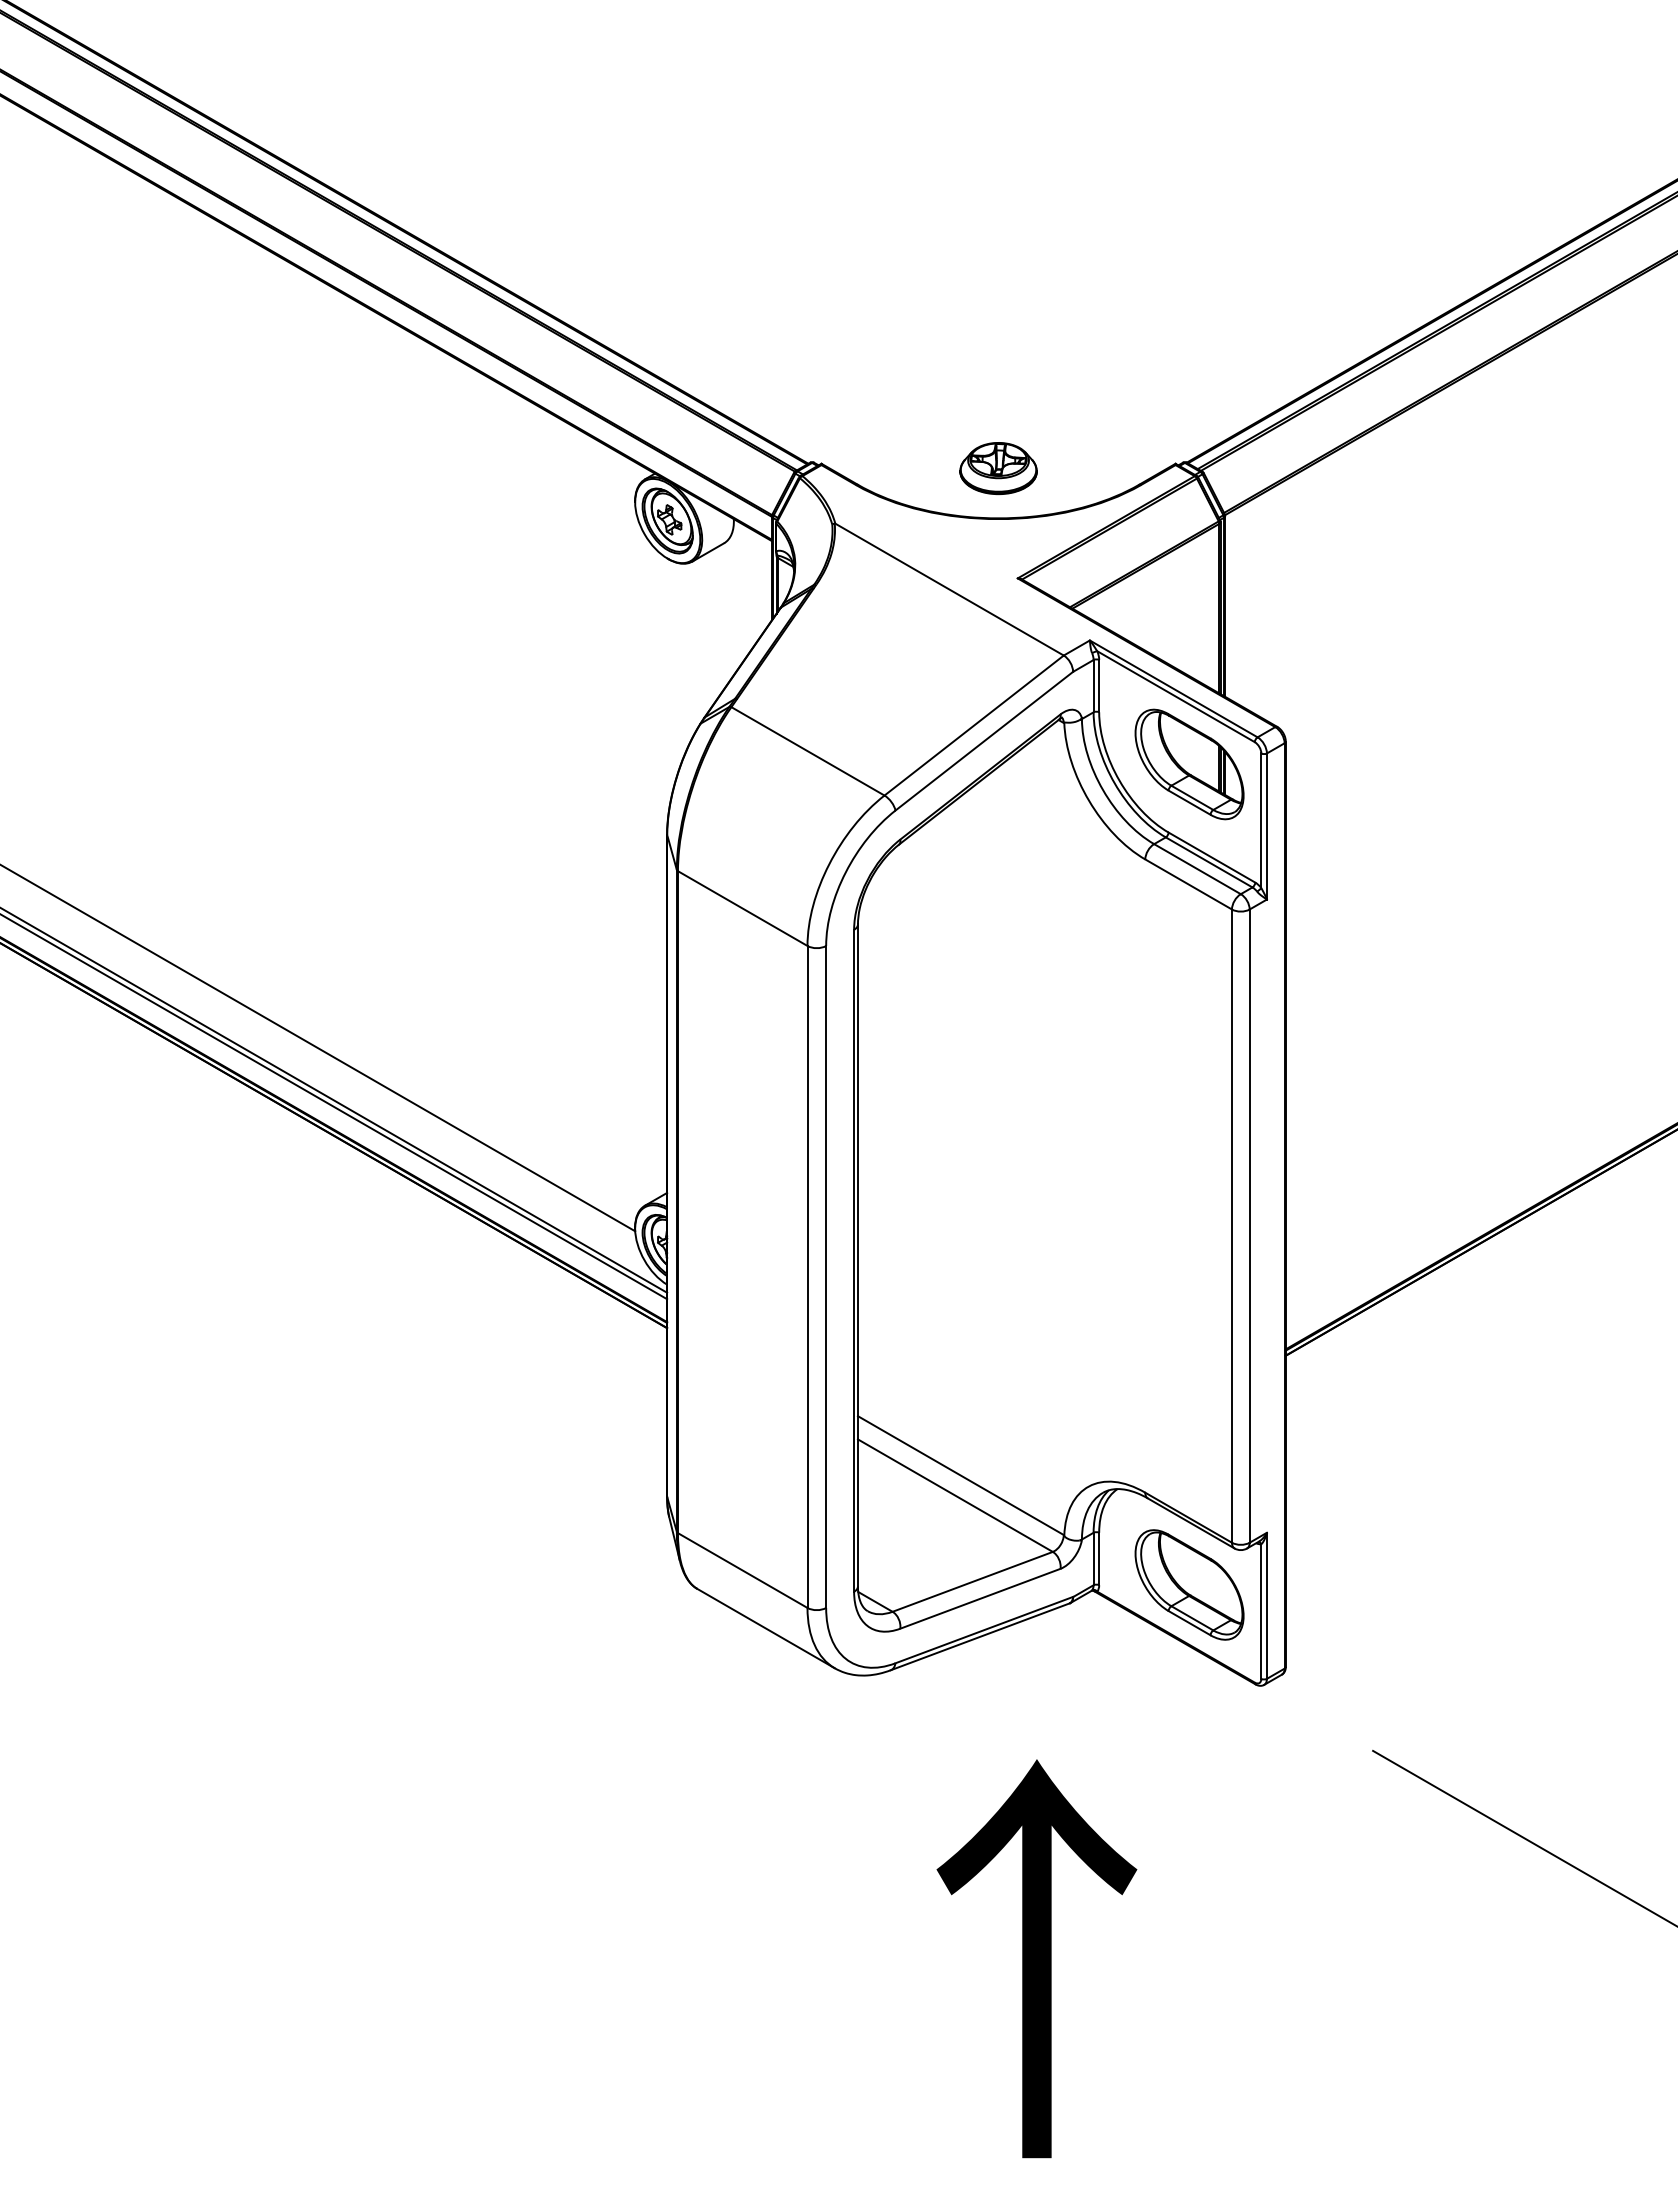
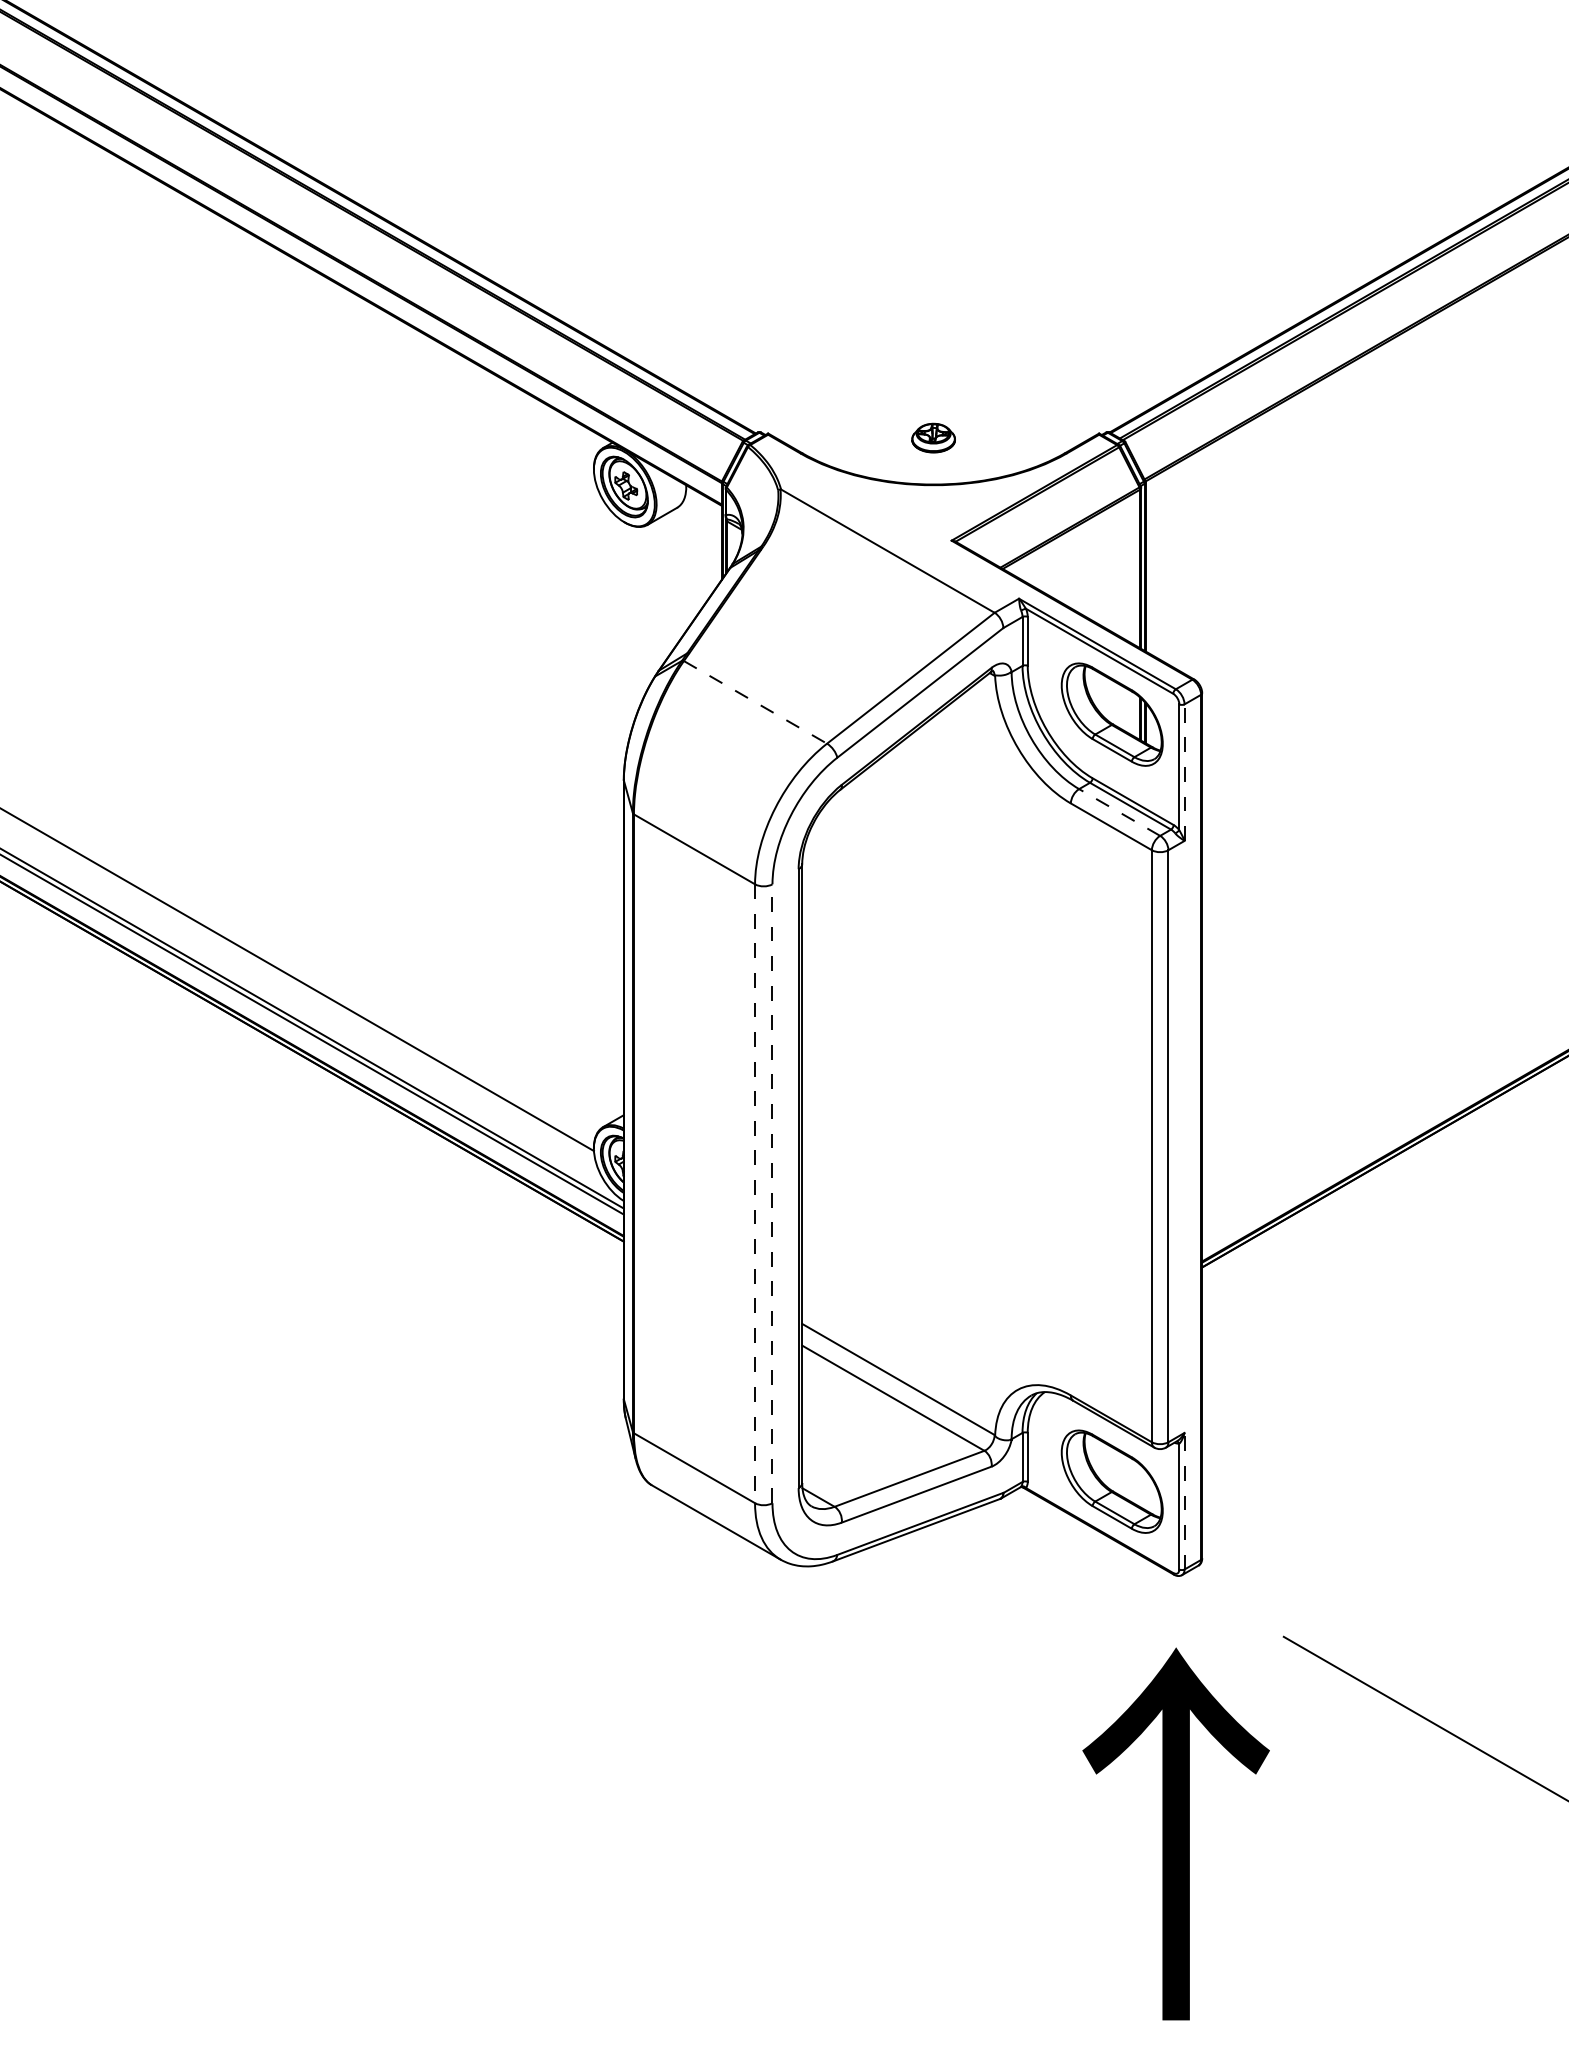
part: (998, 468) -> (933, 437), size x0.6
line: (808, 751) -> (755, 702), solid -> dashed
line: (1266, 826) -> (1184, 772), solid -> dashed
line: (1197, 868) -> (1119, 811), solid -> dashed
line: (807, 1276) -> (755, 1193), solid -> dashed
line: (826, 1276) -> (772, 1193), solid -> dashed
line: (1266, 1605) -> (1184, 1500), solid -> dashed
text: (1036, 1958) -> (1175, 1833), moved

